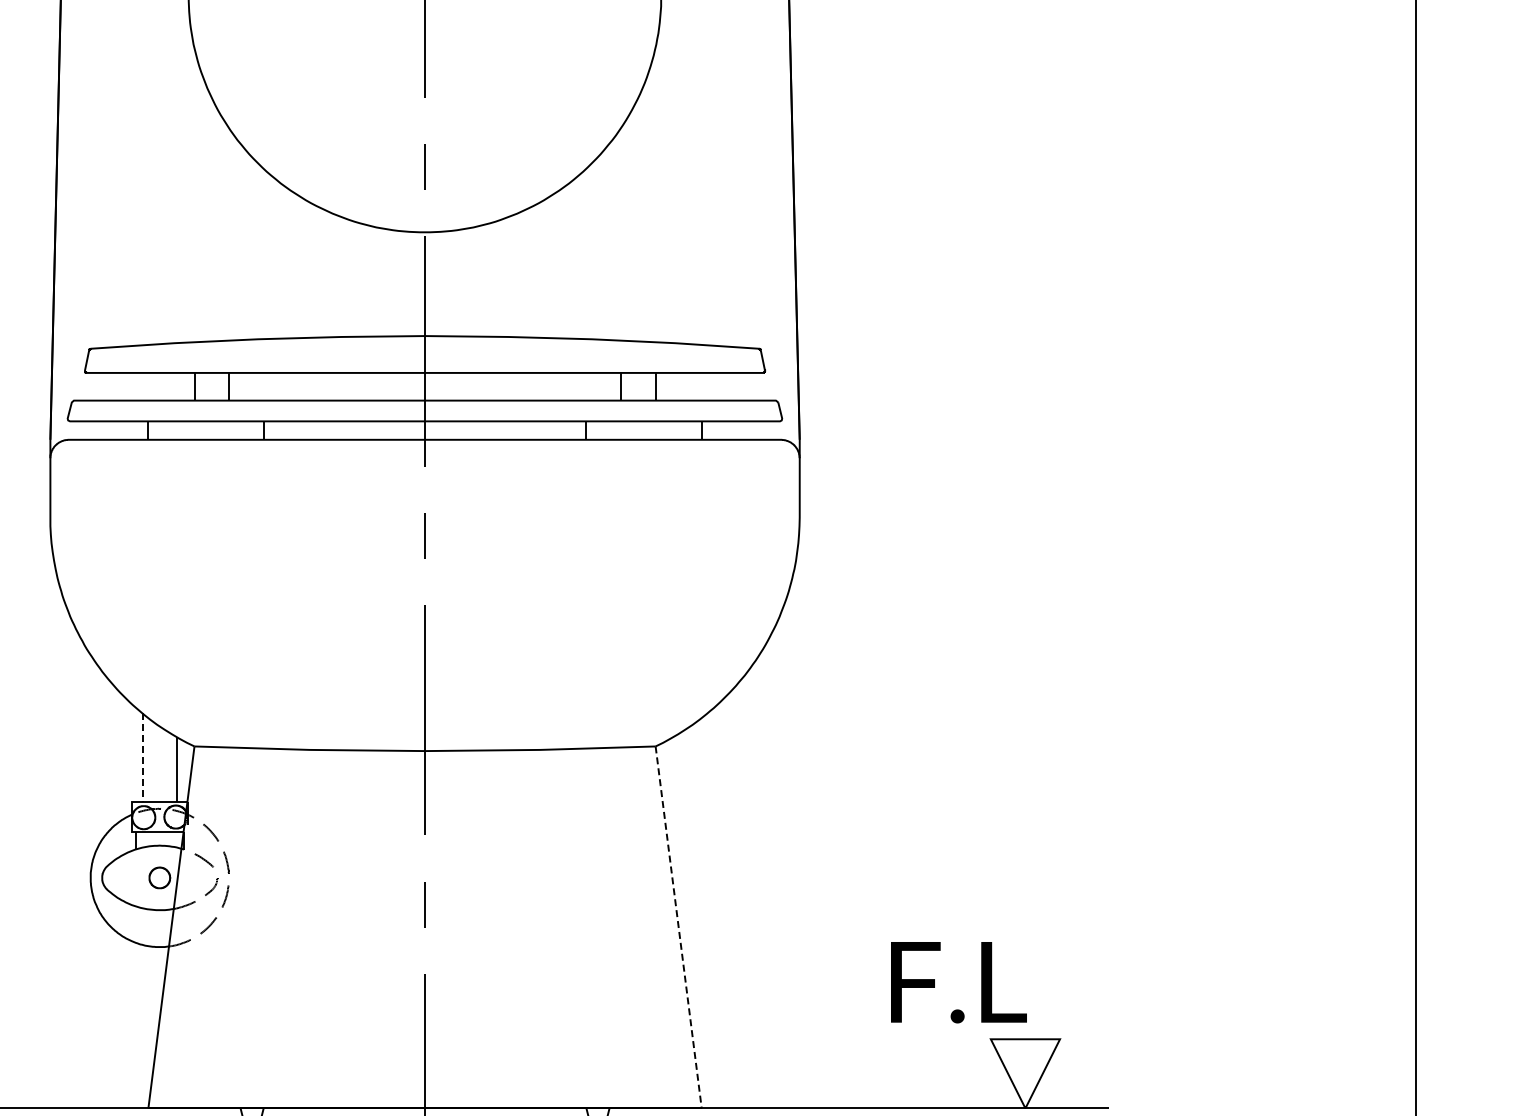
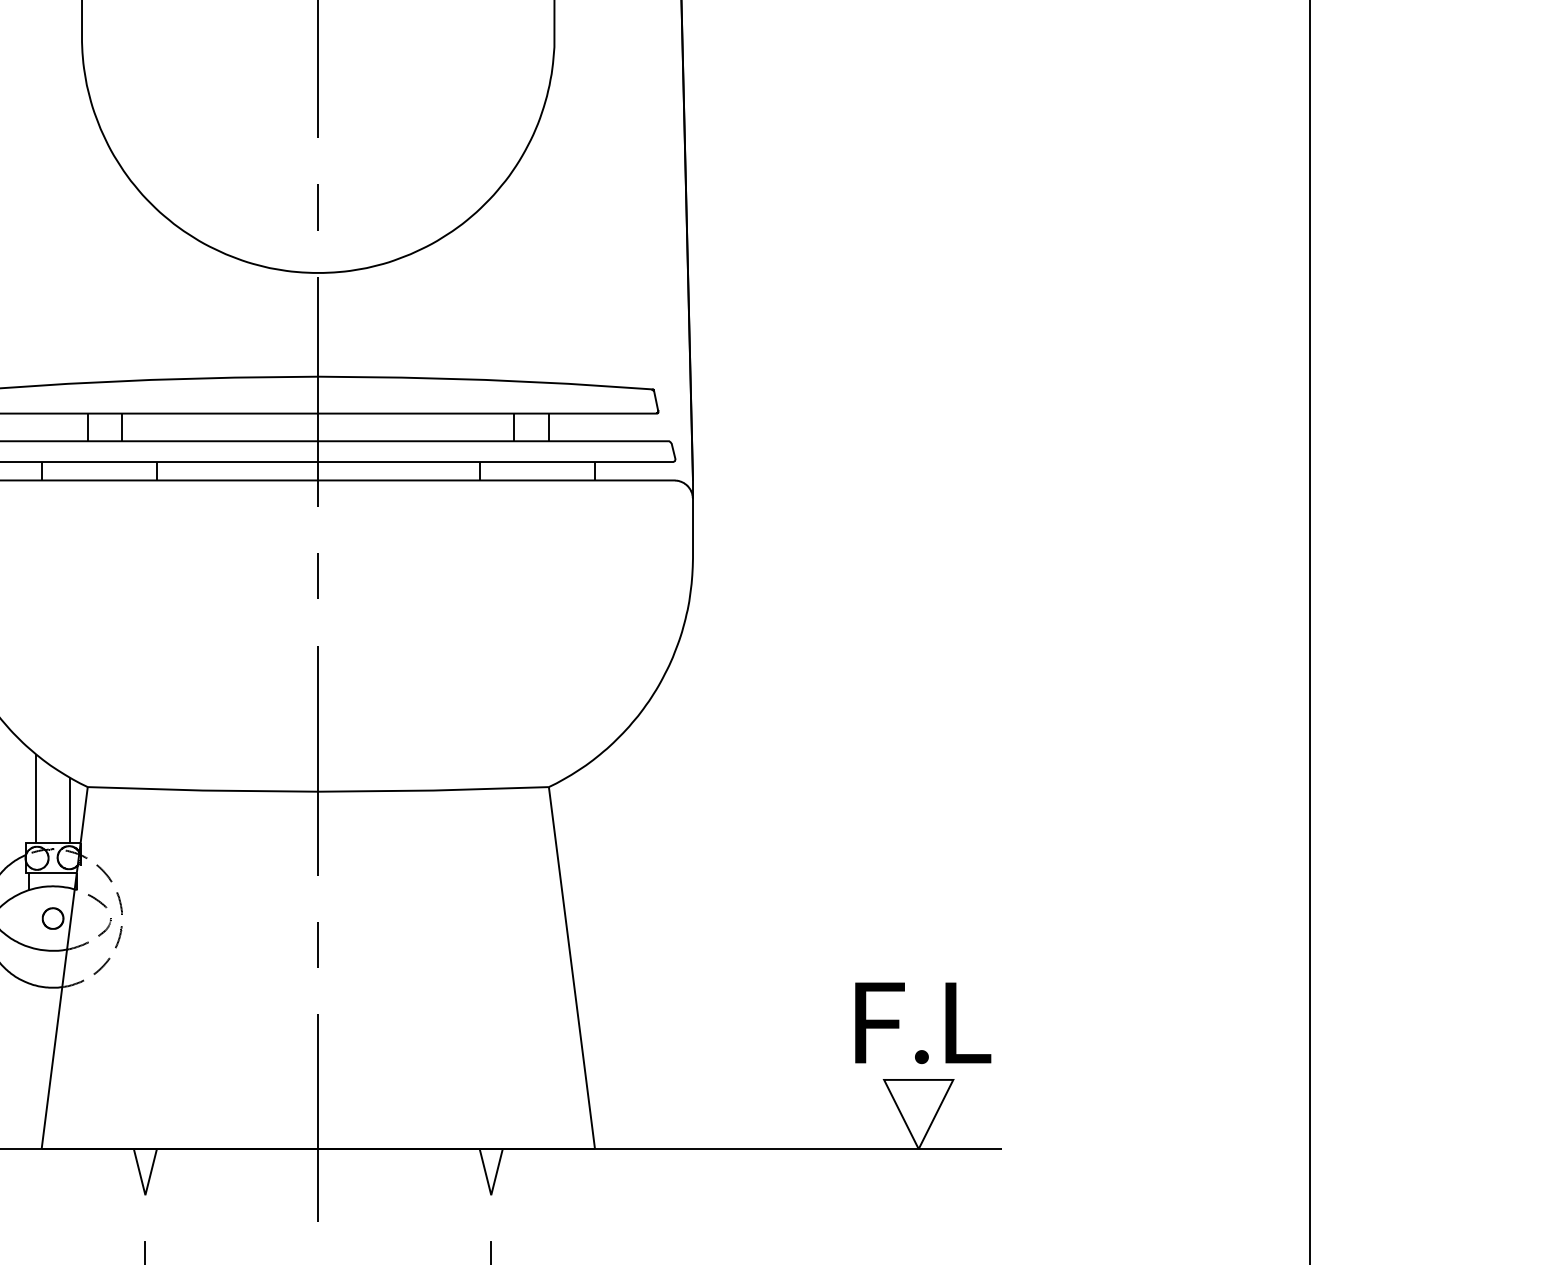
line: (142, 758) -> (35, 799), dashed -> solid
line: (679, 927) -> (572, 968), dashed -> solid
text: (959, 982) -> (923, 1023), moved

